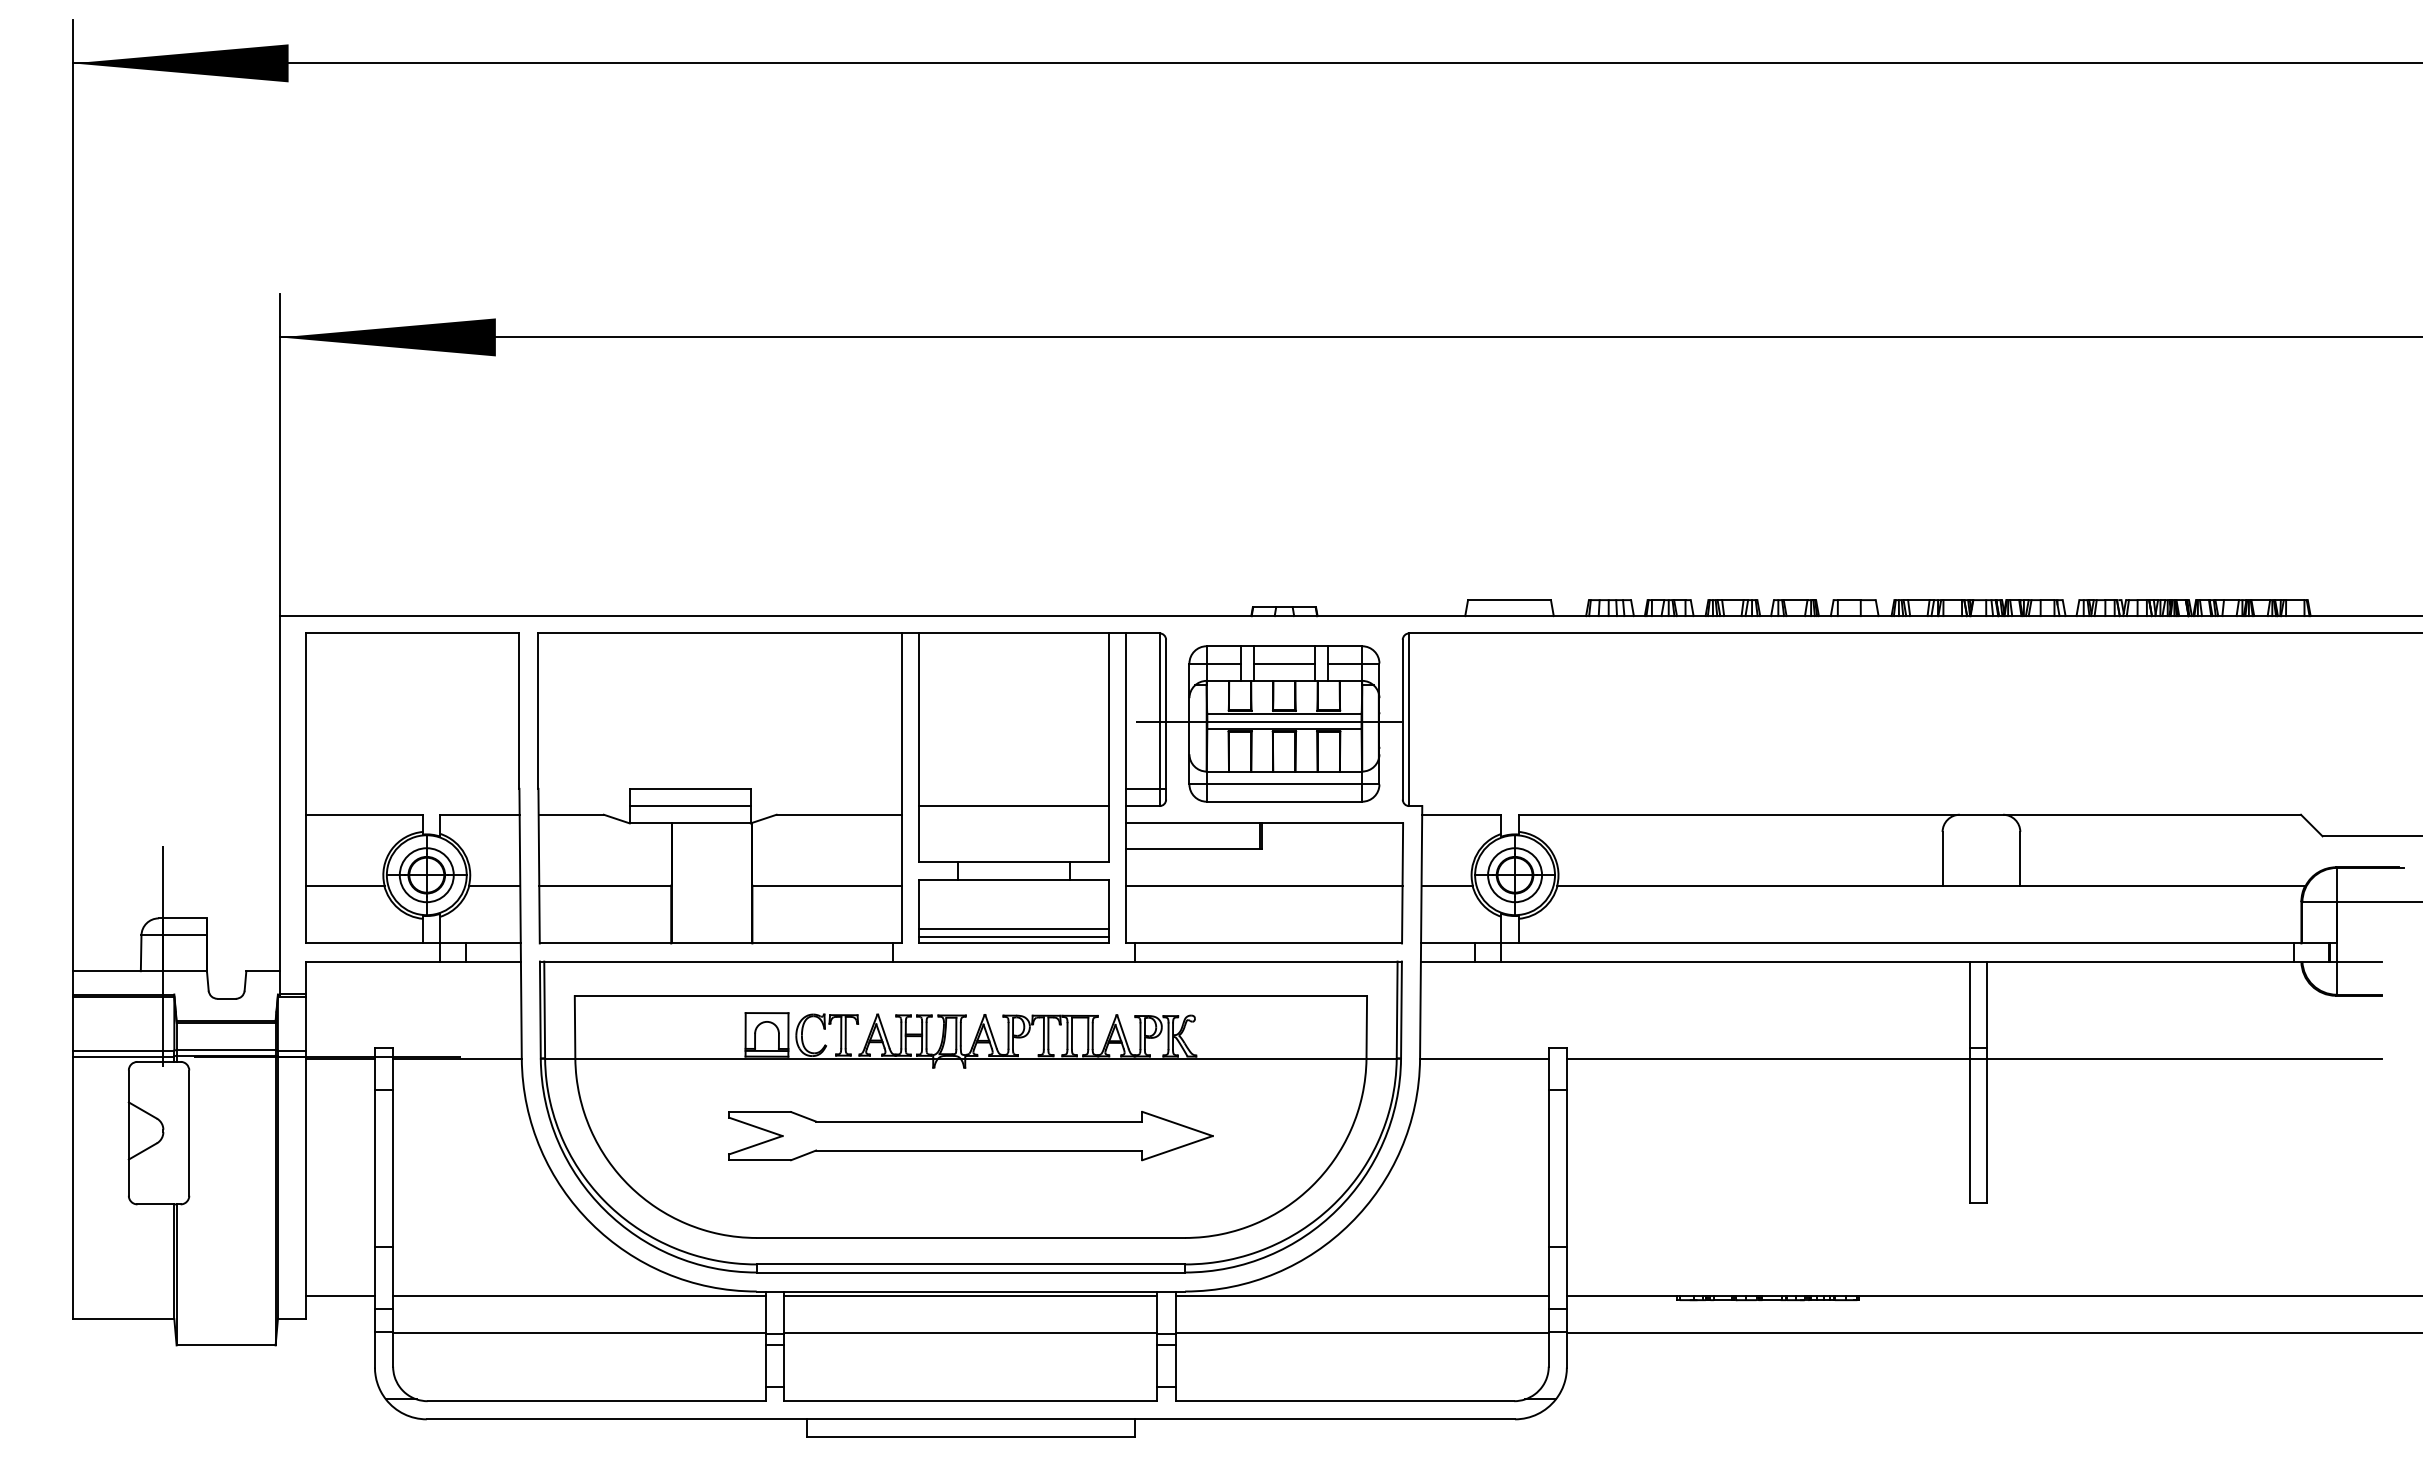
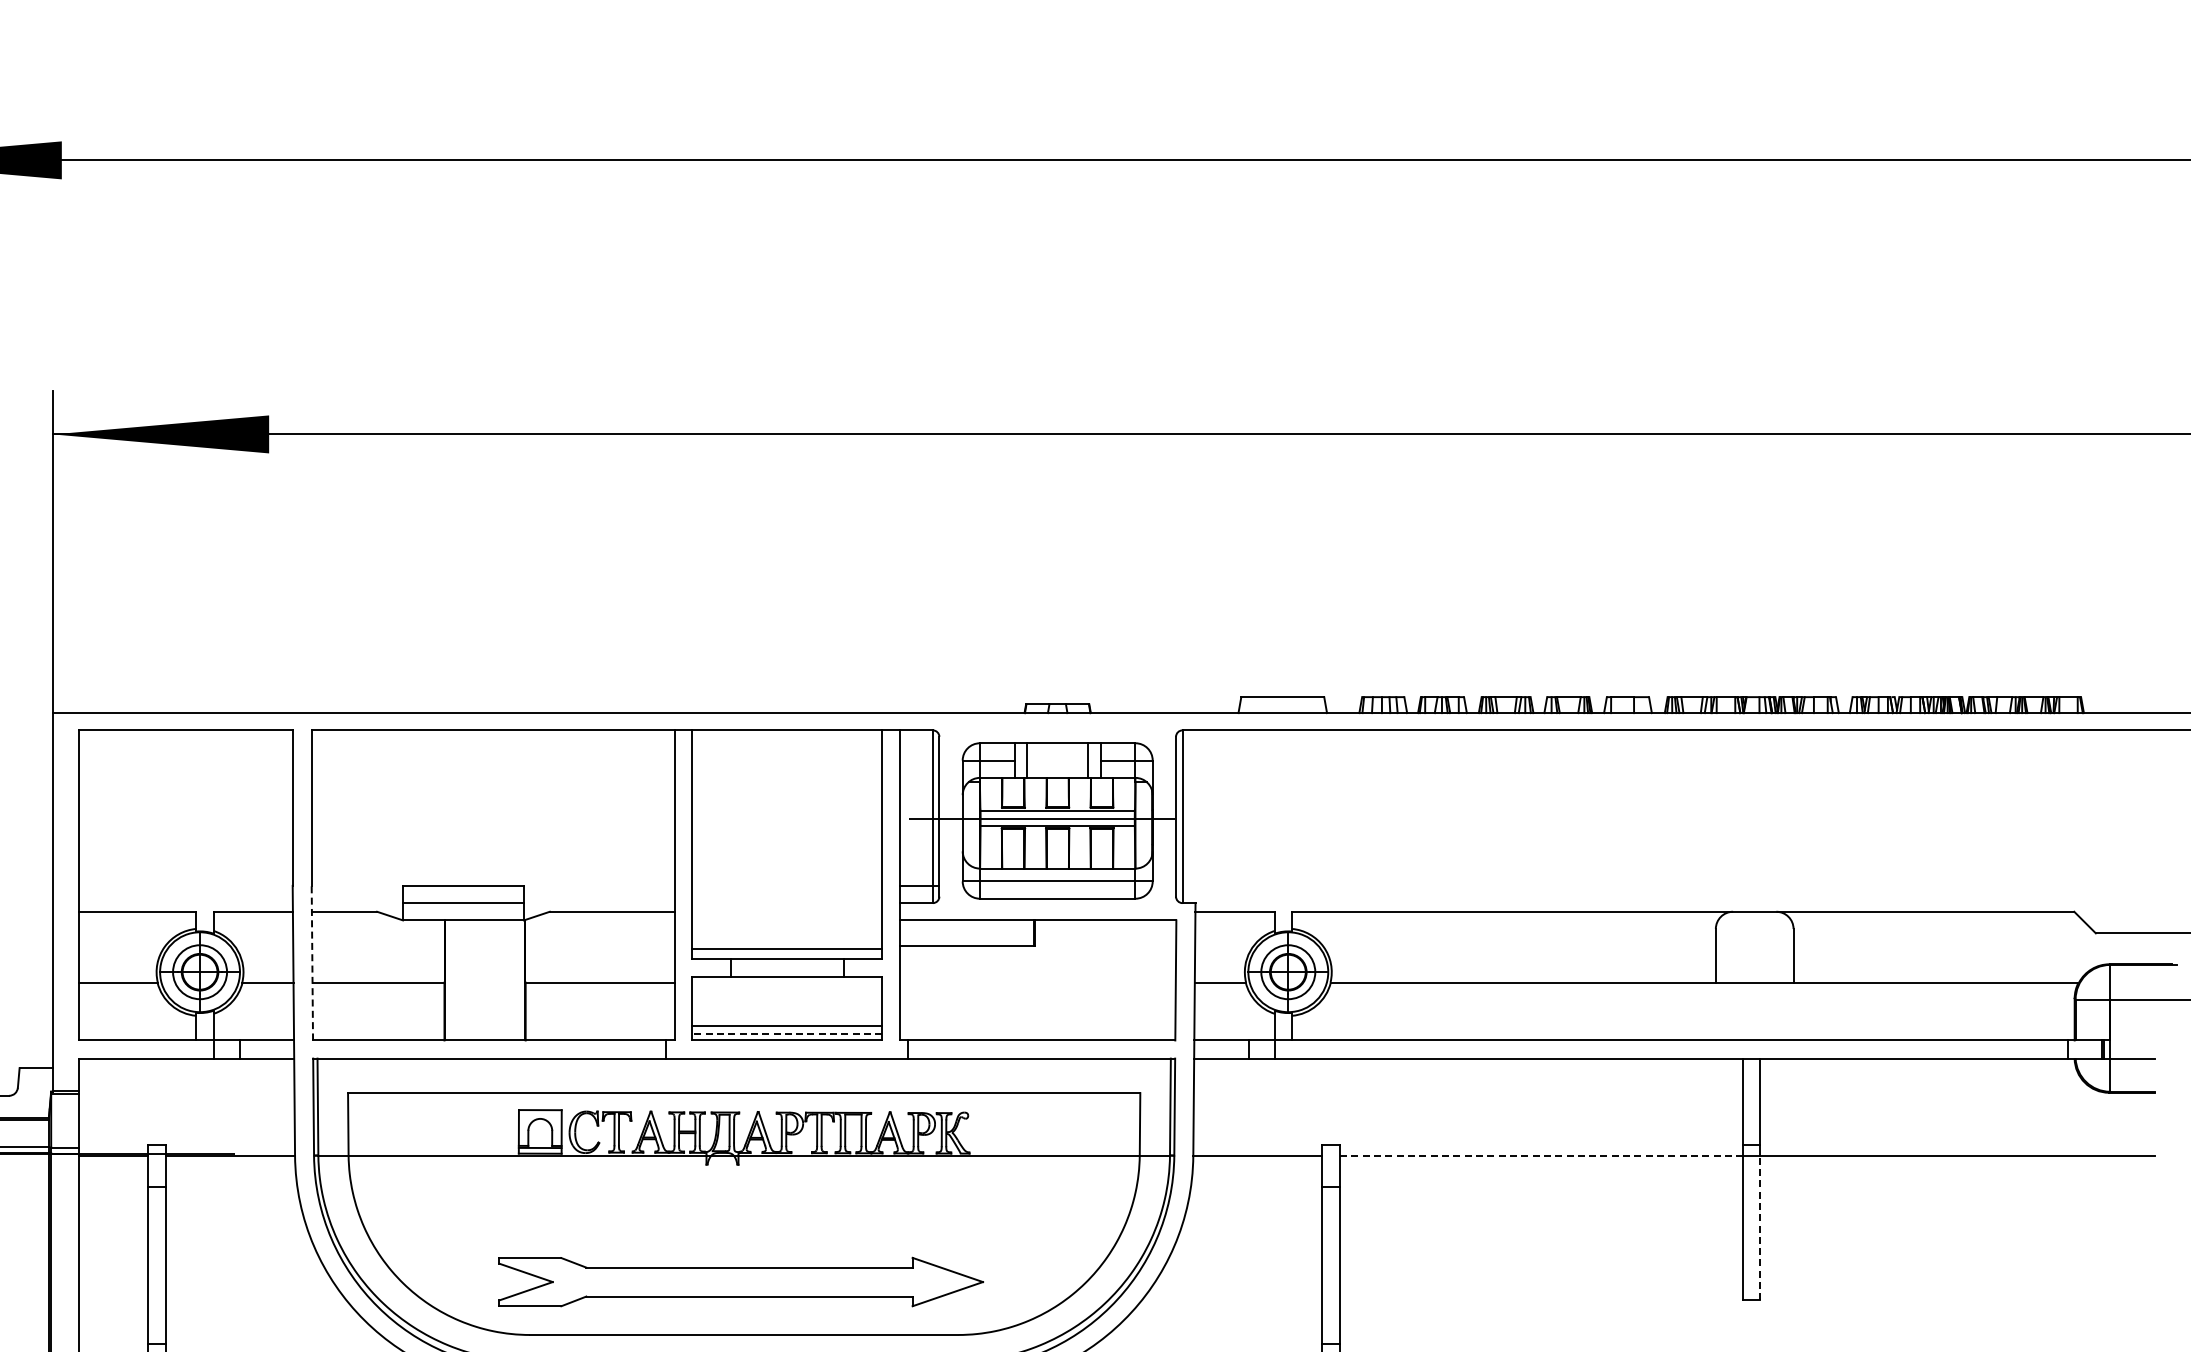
line: (1284, 663) -> (1057, 760), removed
line: (1014, 806) -> (787, 949), moved
line: (539, 865) -> (312, 962), solid -> dashed
line: (1264, 885) -> (1037, 982), removed
line: (1013, 937) -> (786, 1034), solid -> dashed
line: (1768, 1058) -> (1541, 1155), solid -> dashed
line: (1987, 1130) -> (1760, 1227), solid -> dashed
part: (970, 1136) -> (740, 1282), moved

